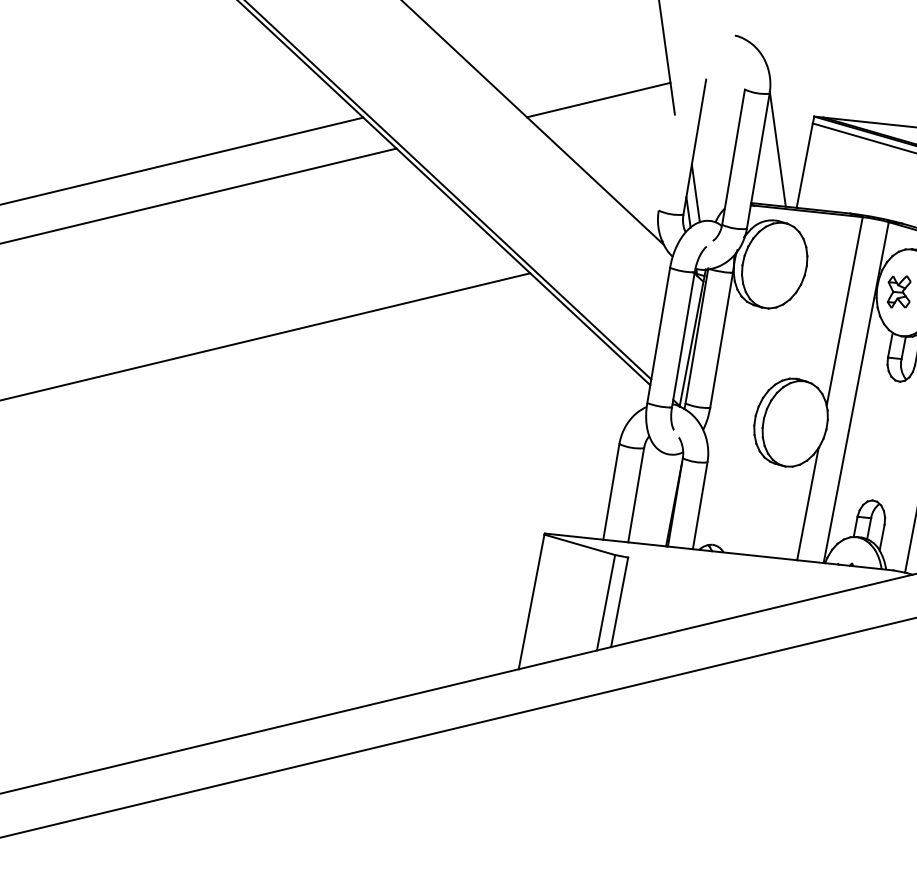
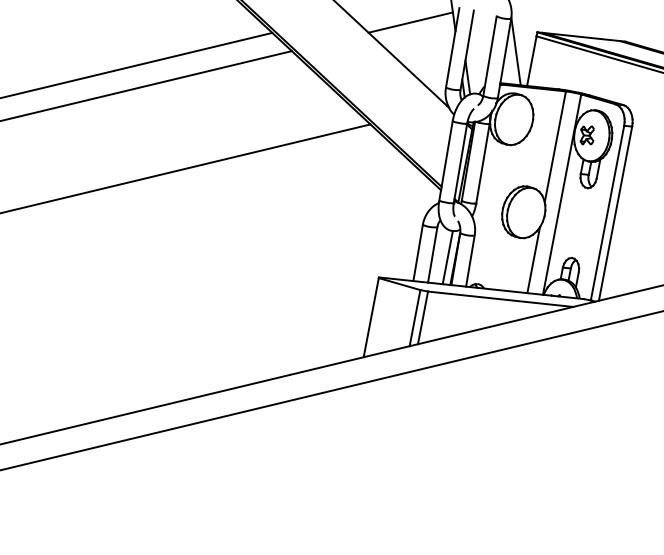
line: (669, 142) -> (452, 47), added
line: (661, 499) -> (447, 257), added
line: (751, 569) -> (500, 298), added

